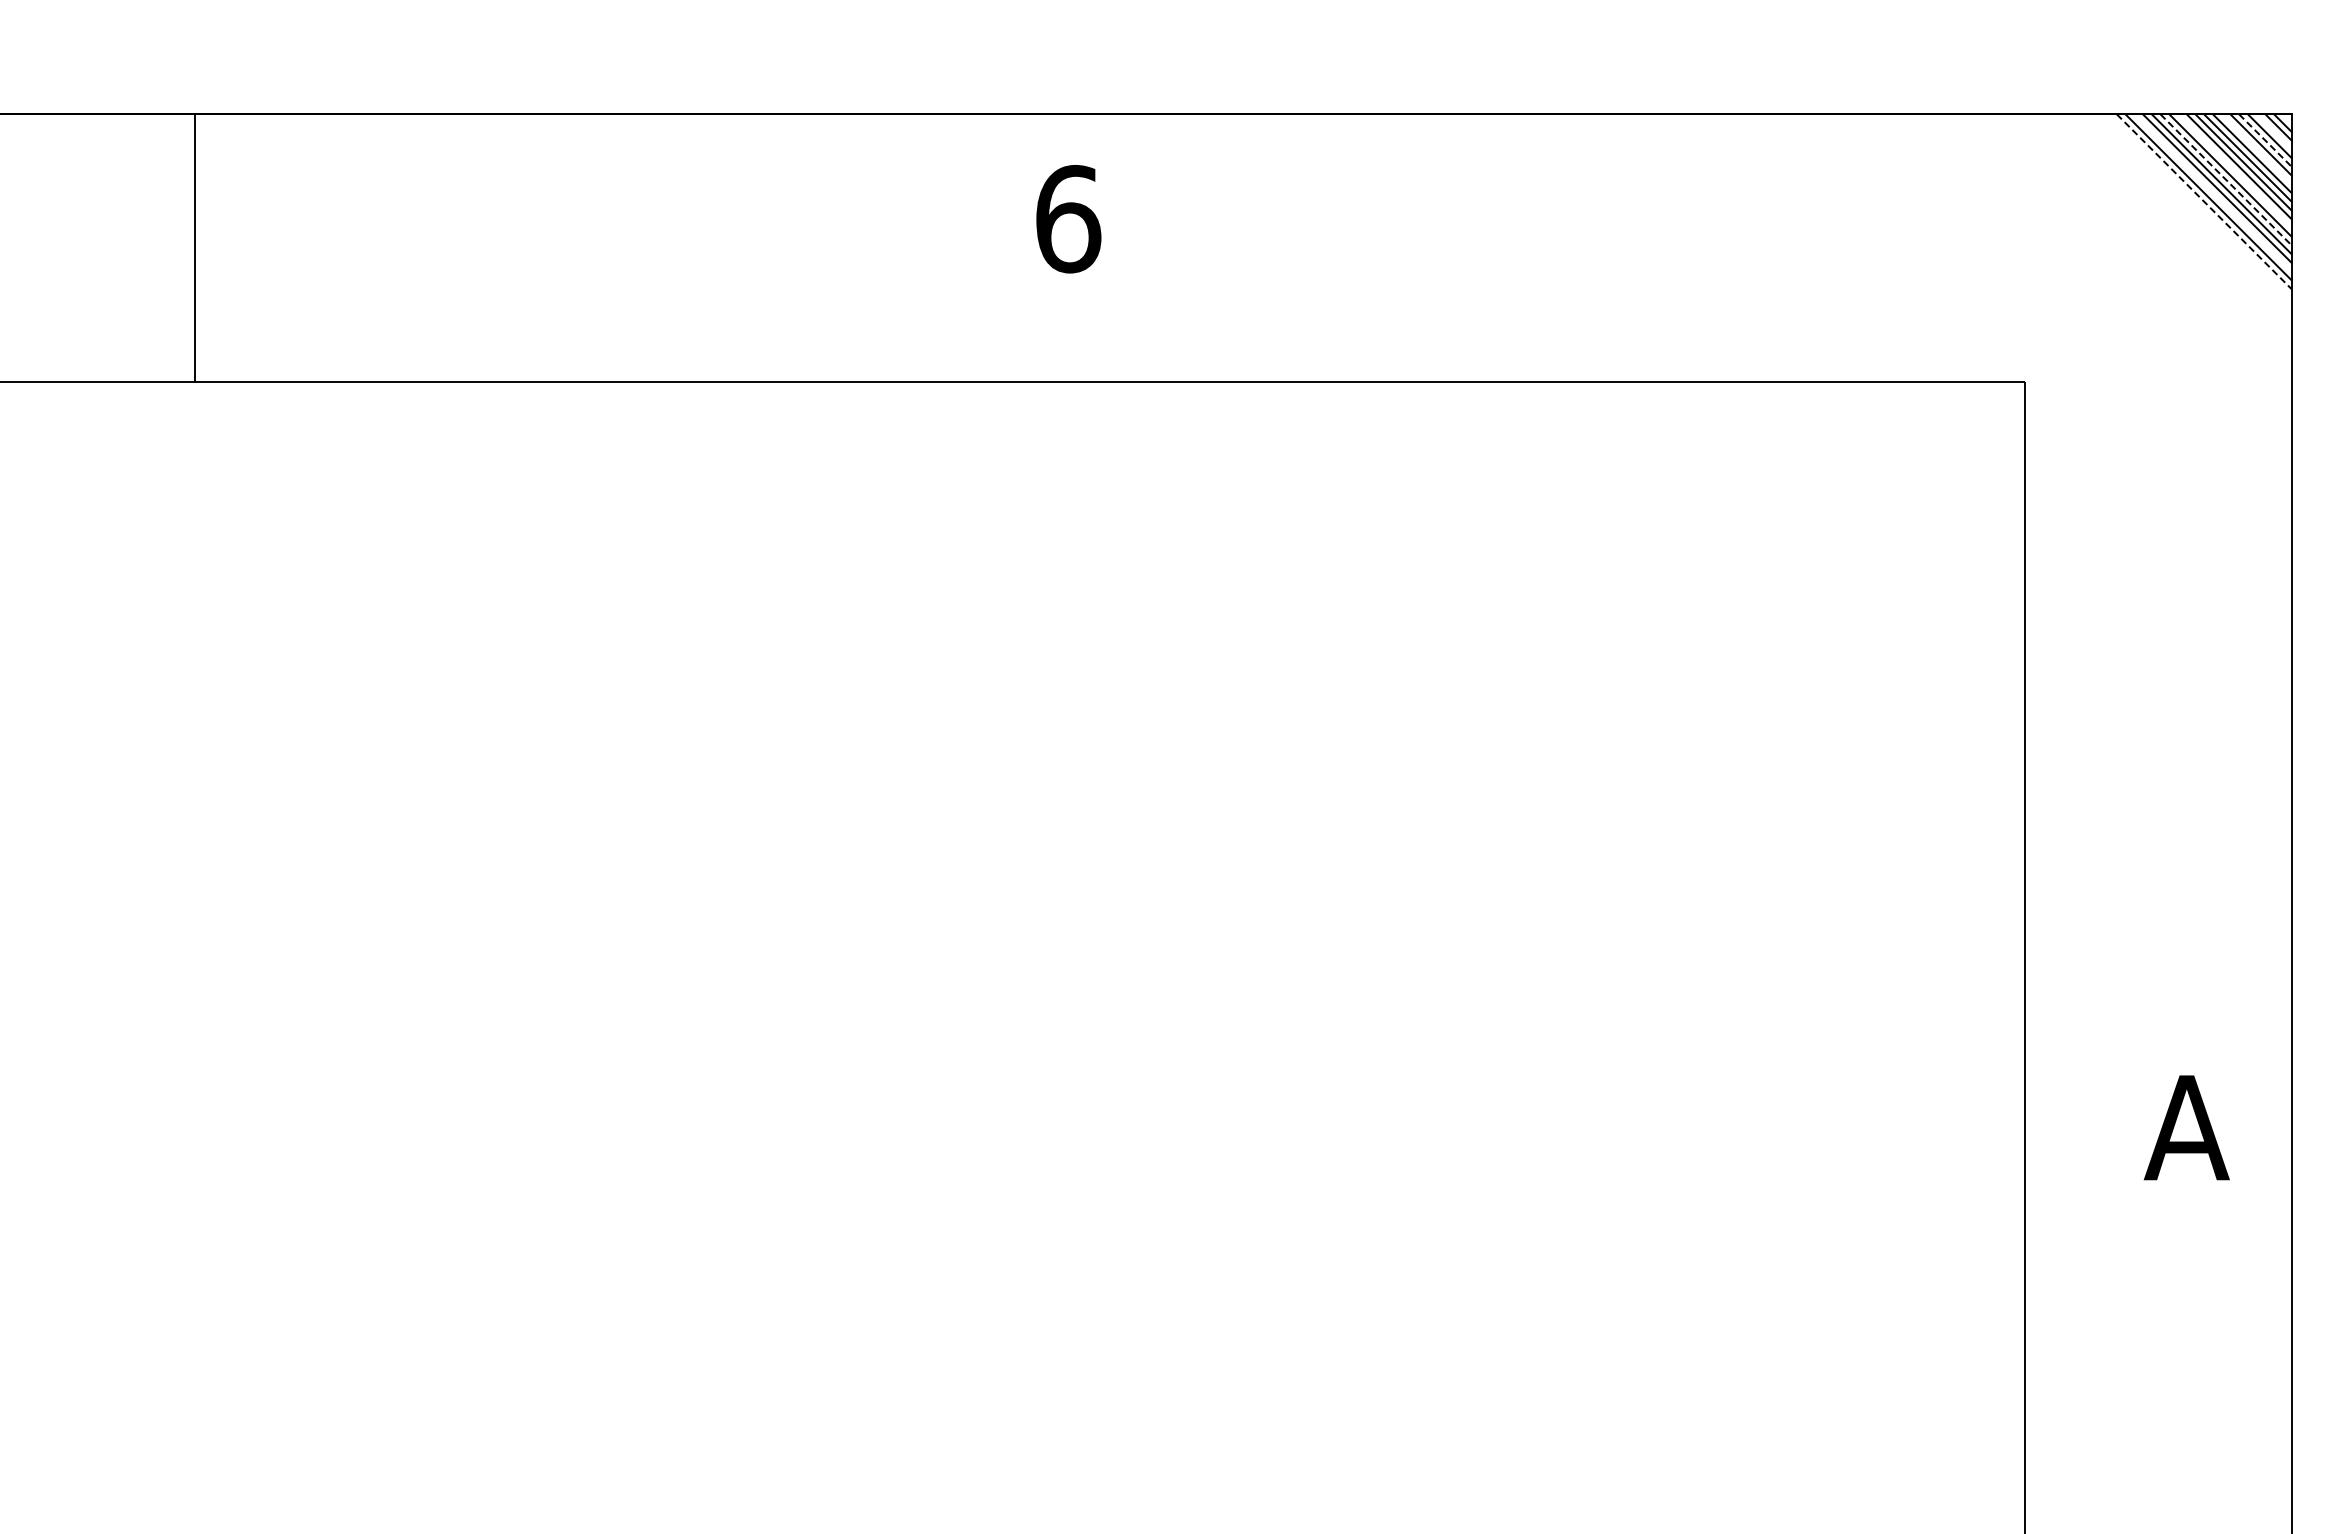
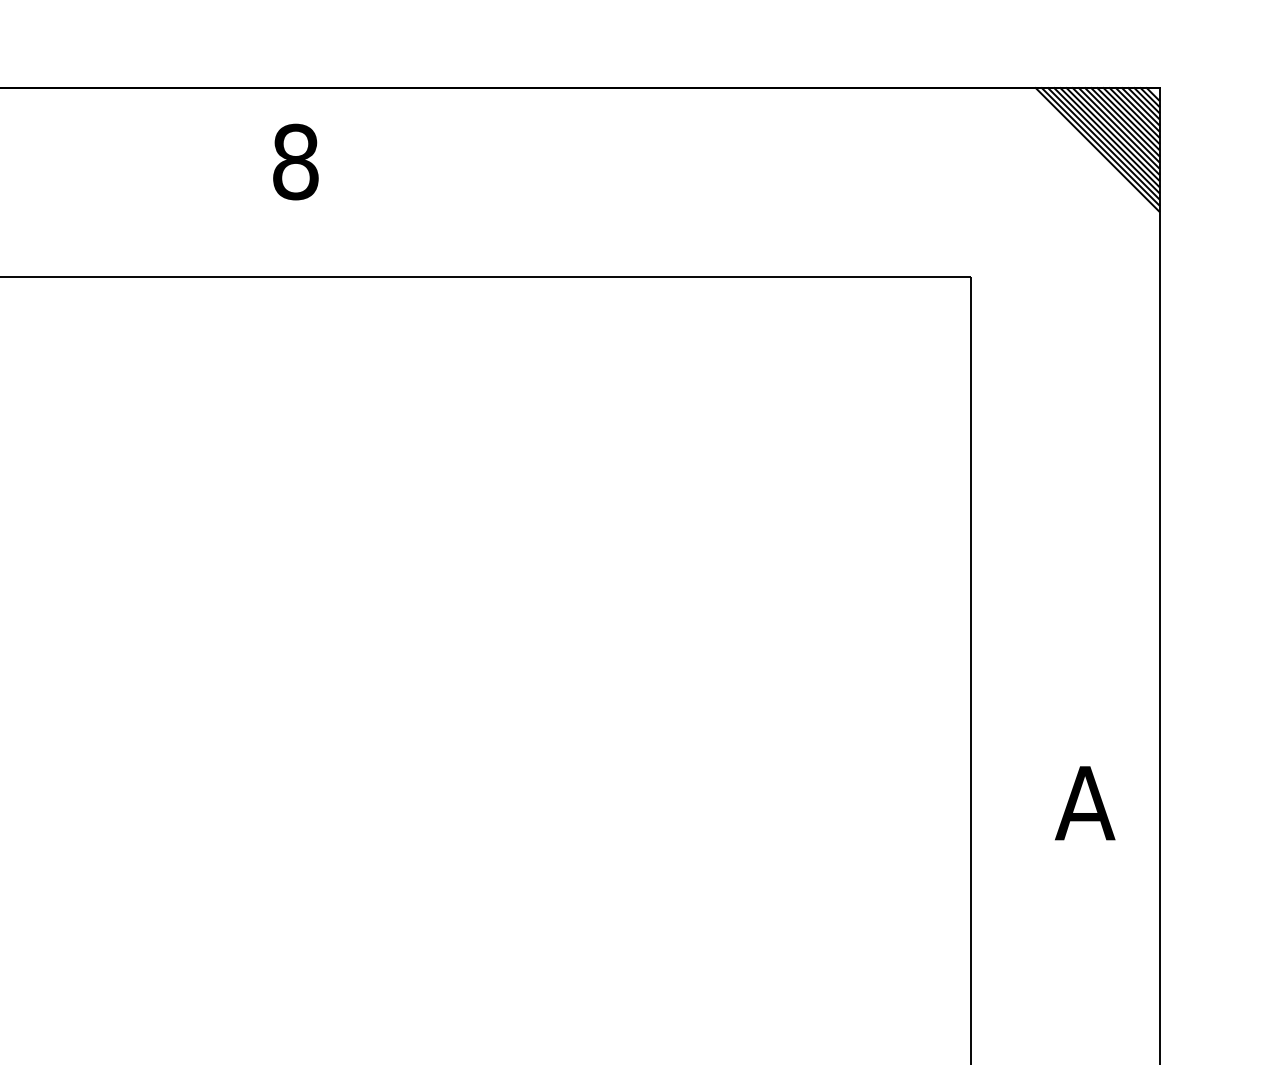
line: (2273, 131) -> (1146, 100), added
line: (2265, 140) -> (1140, 106), dashed -> solid
line: (2256, 149) -> (1134, 112), added
line: (2234, 171) -> (1118, 128), added
line: (2226, 179) -> (1113, 134), dashed -> solid
line: (2212, 192) -> (1103, 143), added
line: (2204, 201) -> (1097, 149), dashed -> solid
text: (1068, 218) -> (295, 161), 6 -> 8

